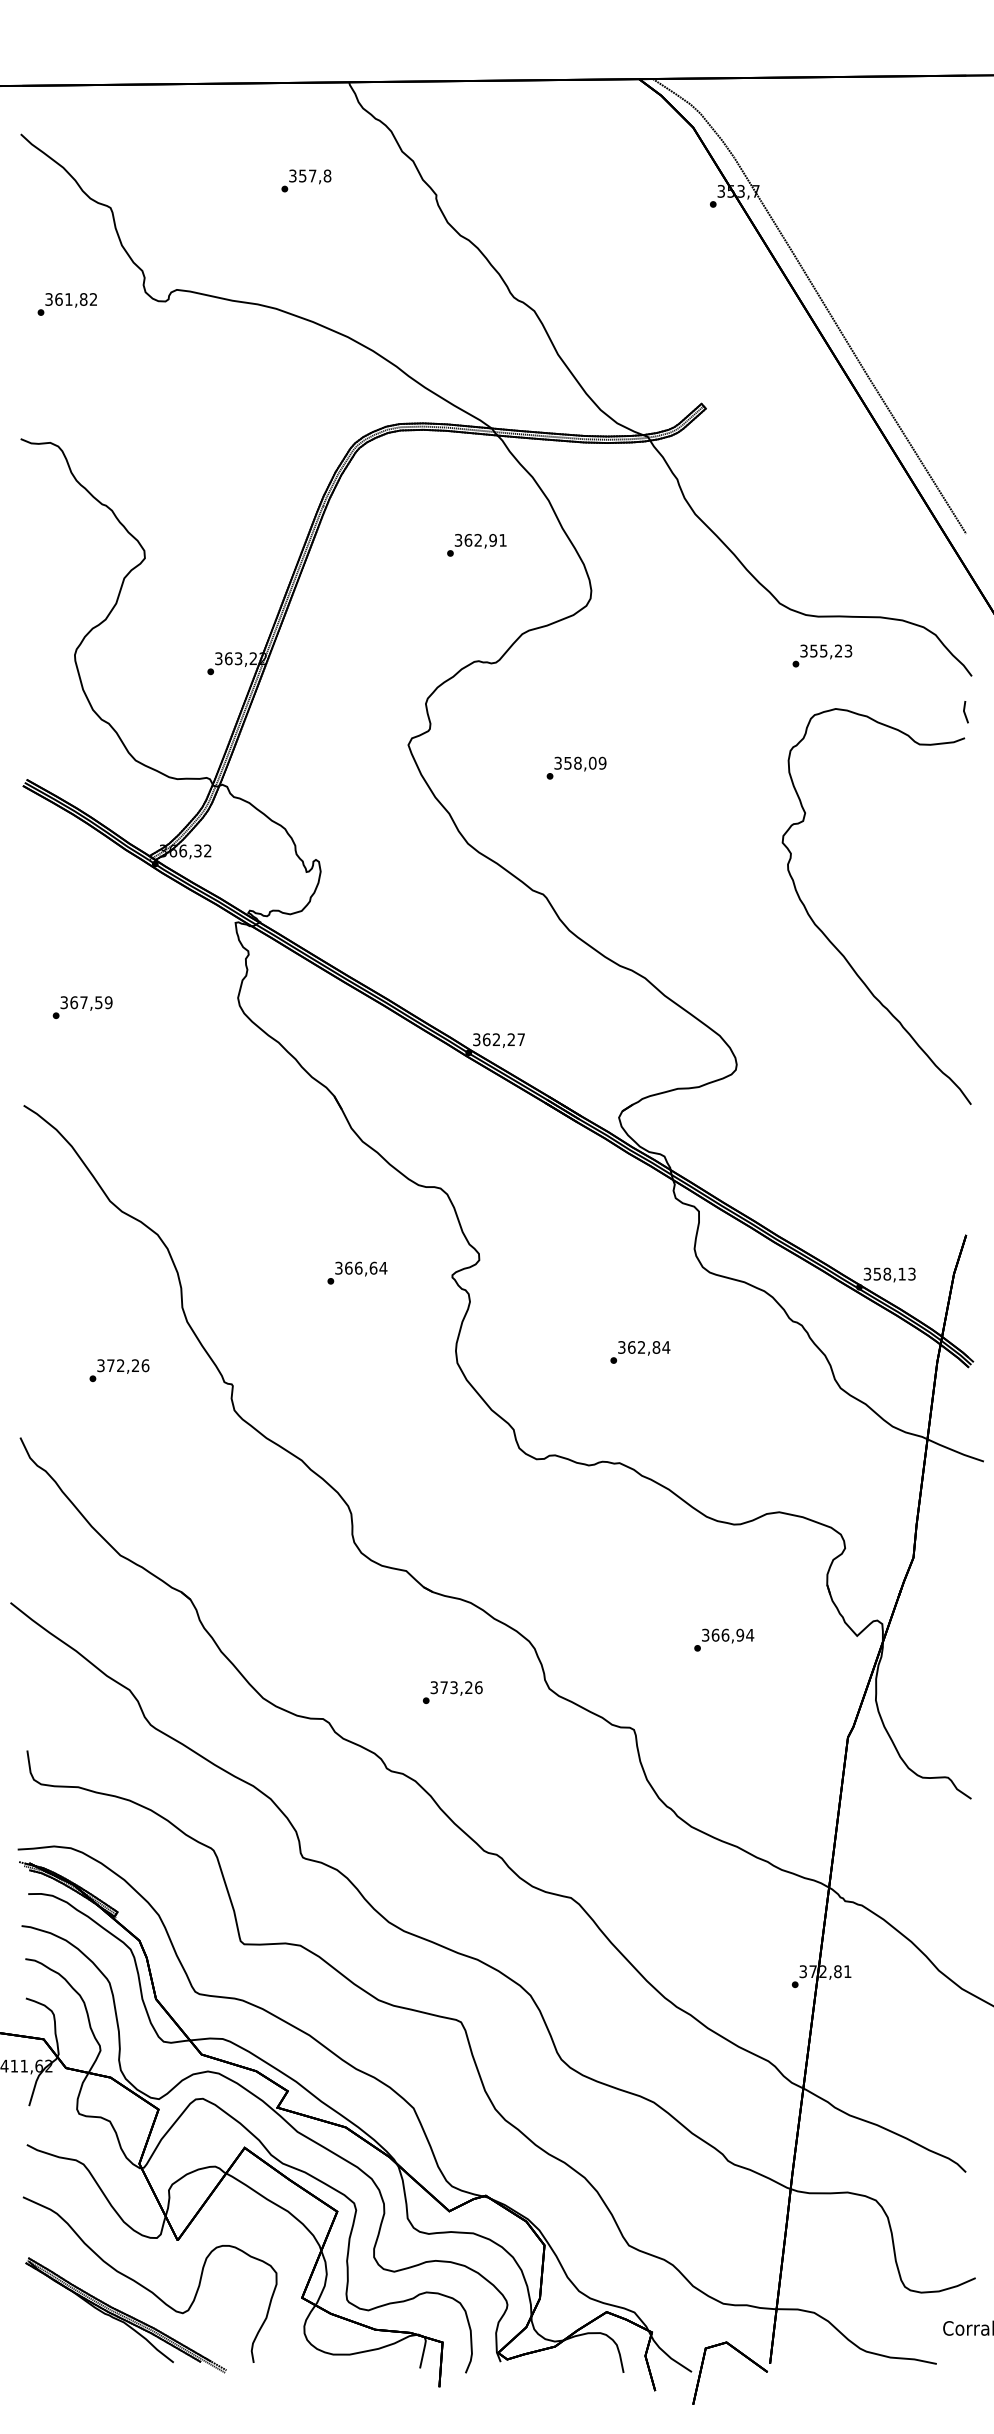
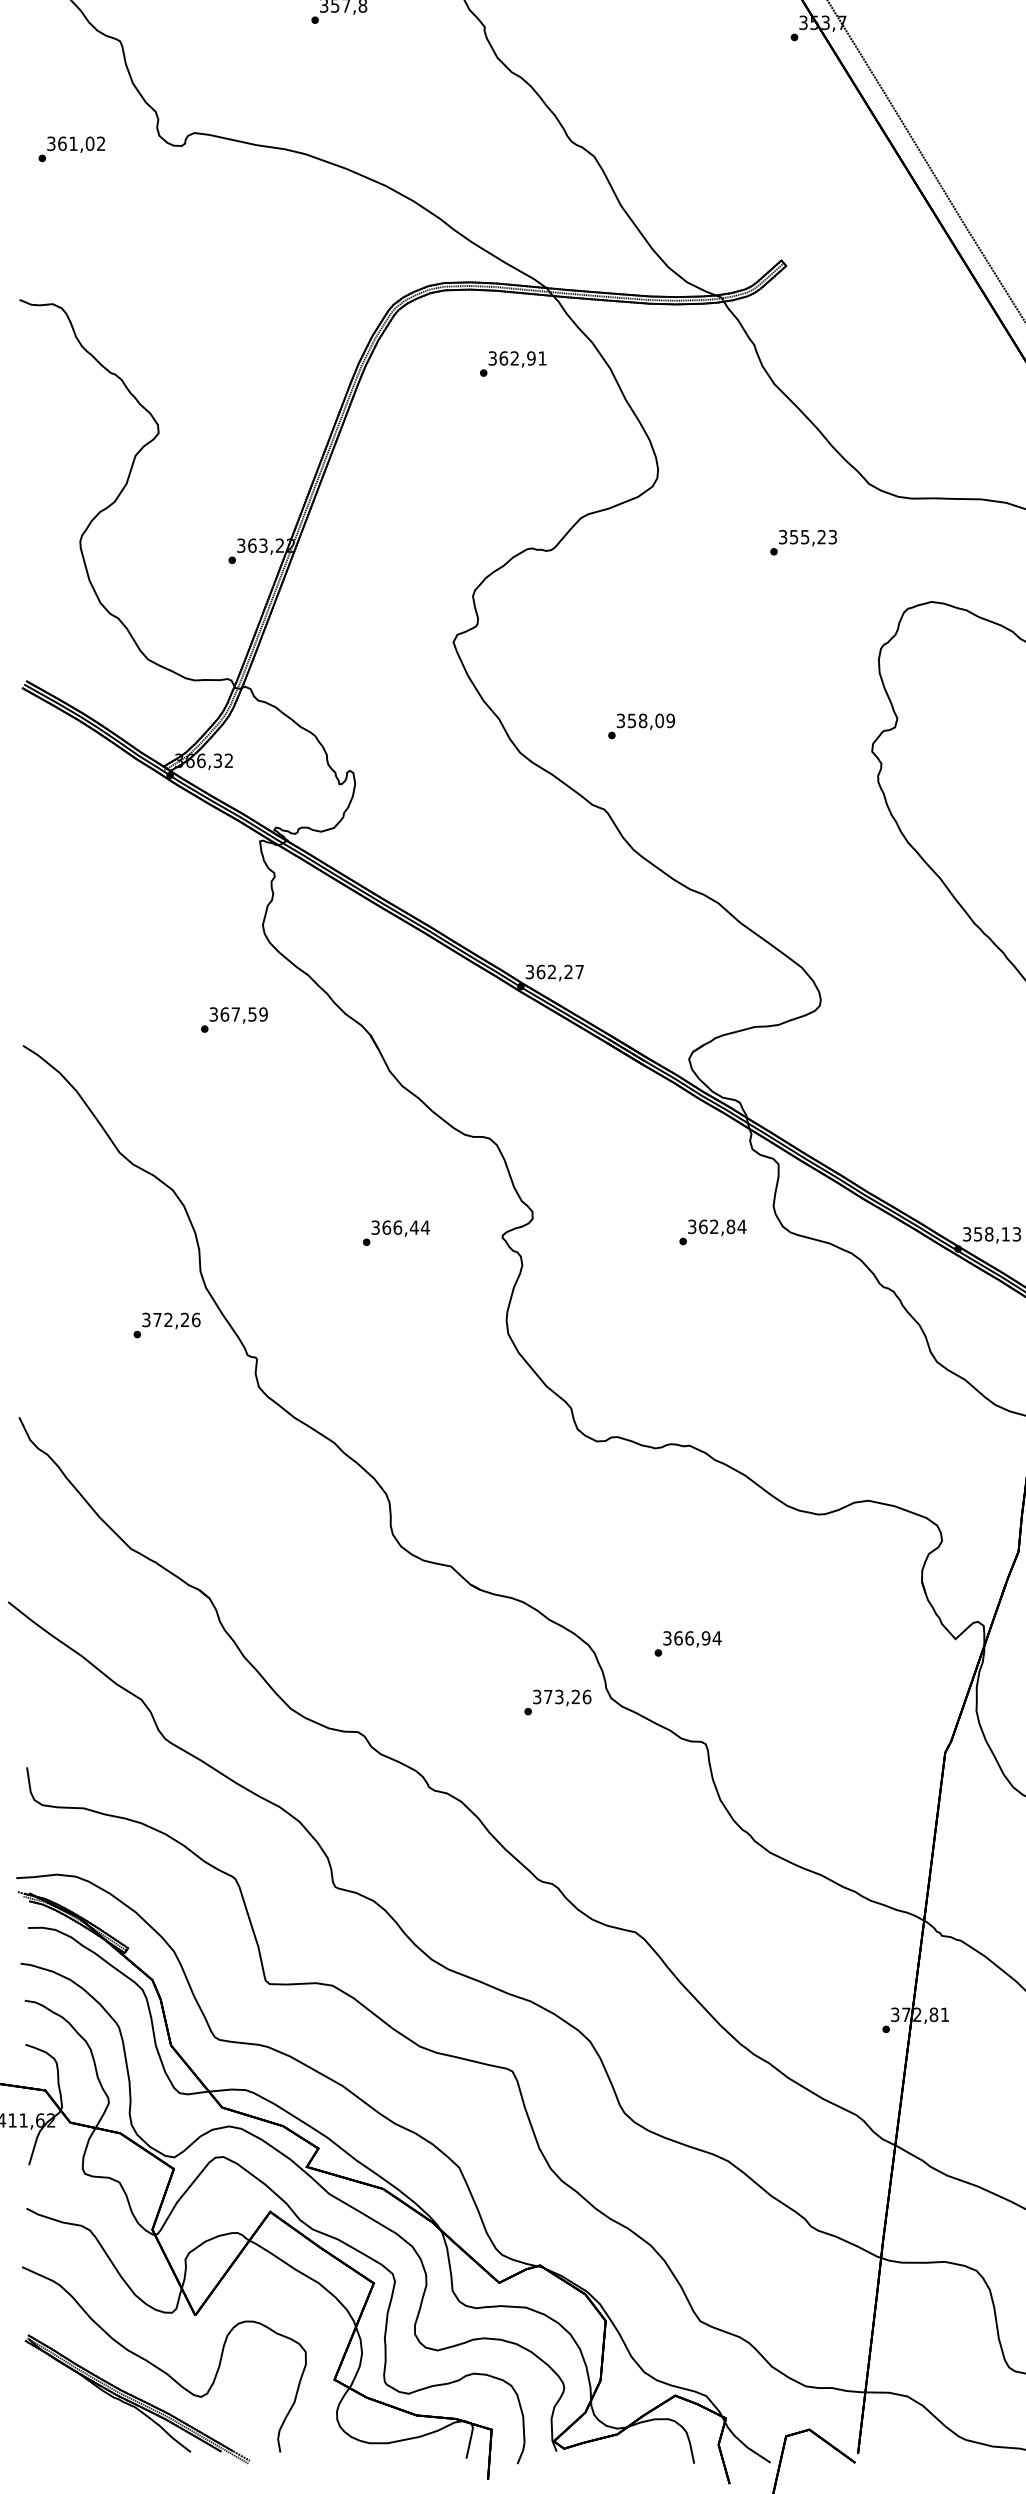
text: (83, 299) -> (89, 143), 361,82 -> 361,02
text: (476, 545) -> (512, 364), moved
text: (822, 655) -> (803, 542), moved
text: (576, 767) -> (641, 725), moved
text: (82, 1007) -> (234, 1019), moved
text: (373, 1267) -> (414, 1226), 366,64 -> 366,44
text: (640, 1352) -> (713, 1232), moved
text: (119, 1370) -> (167, 1325), moved
text: (724, 1639) -> (688, 1643), moved
text: (452, 1692) -> (557, 1702), moved

